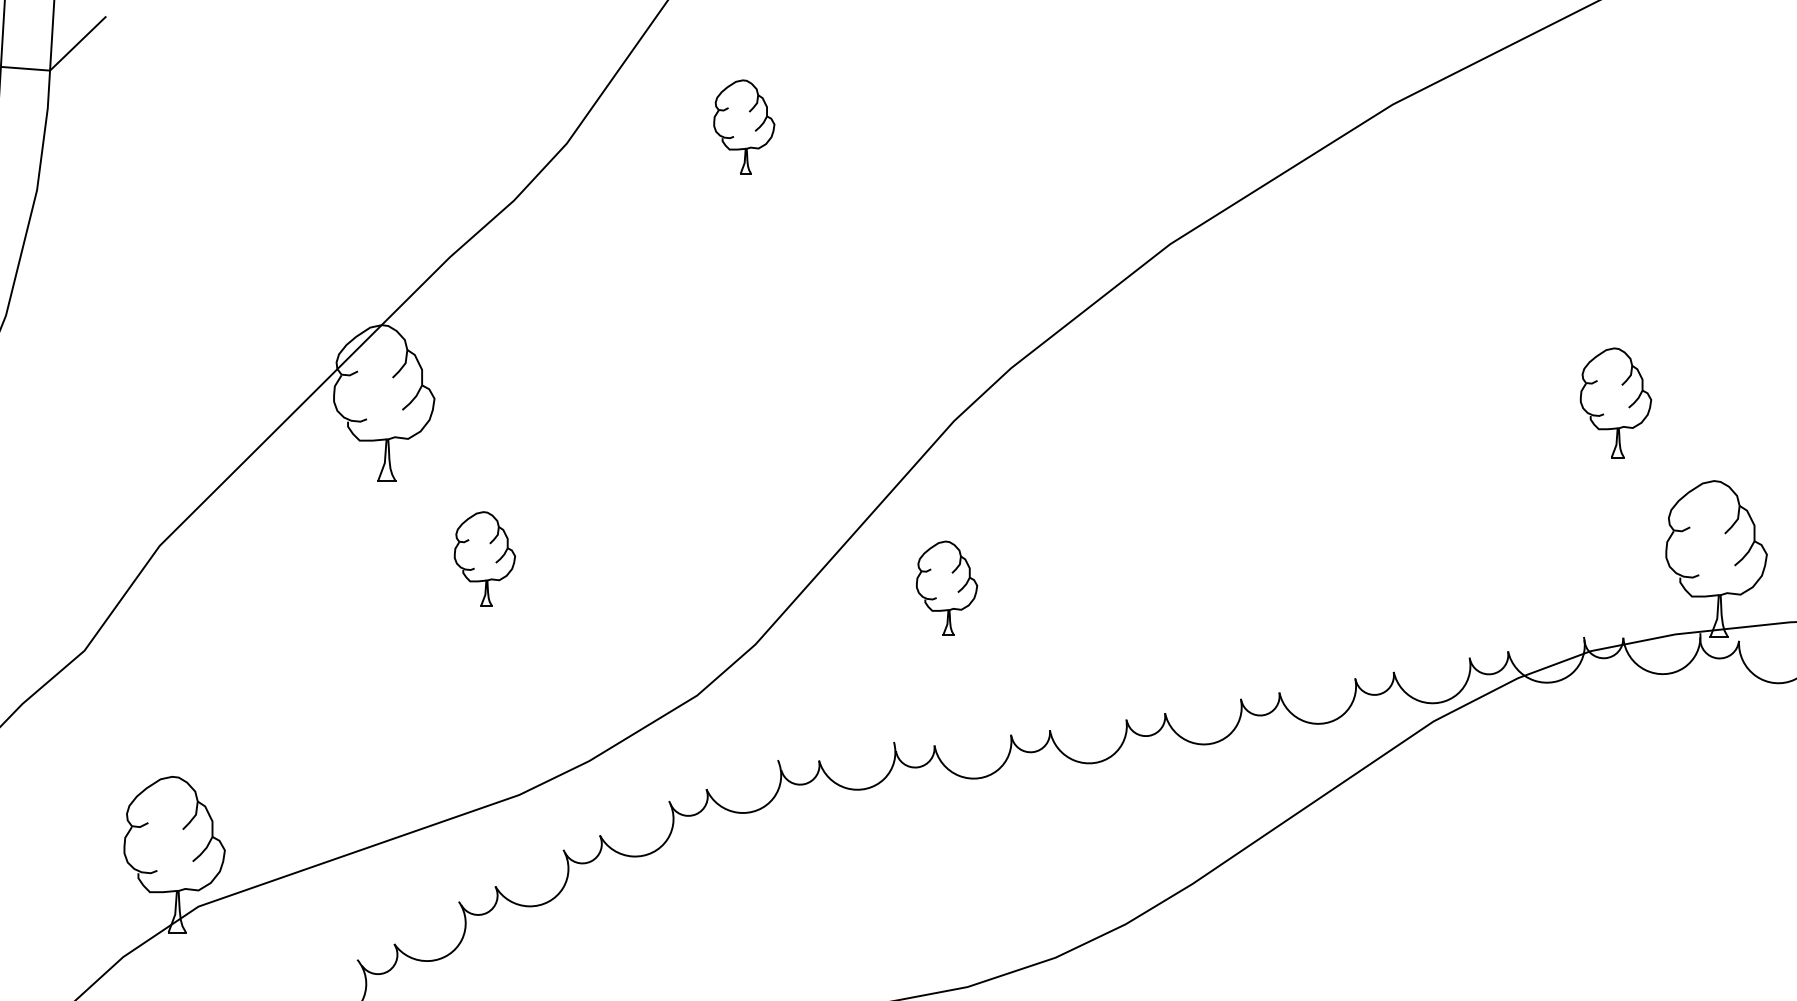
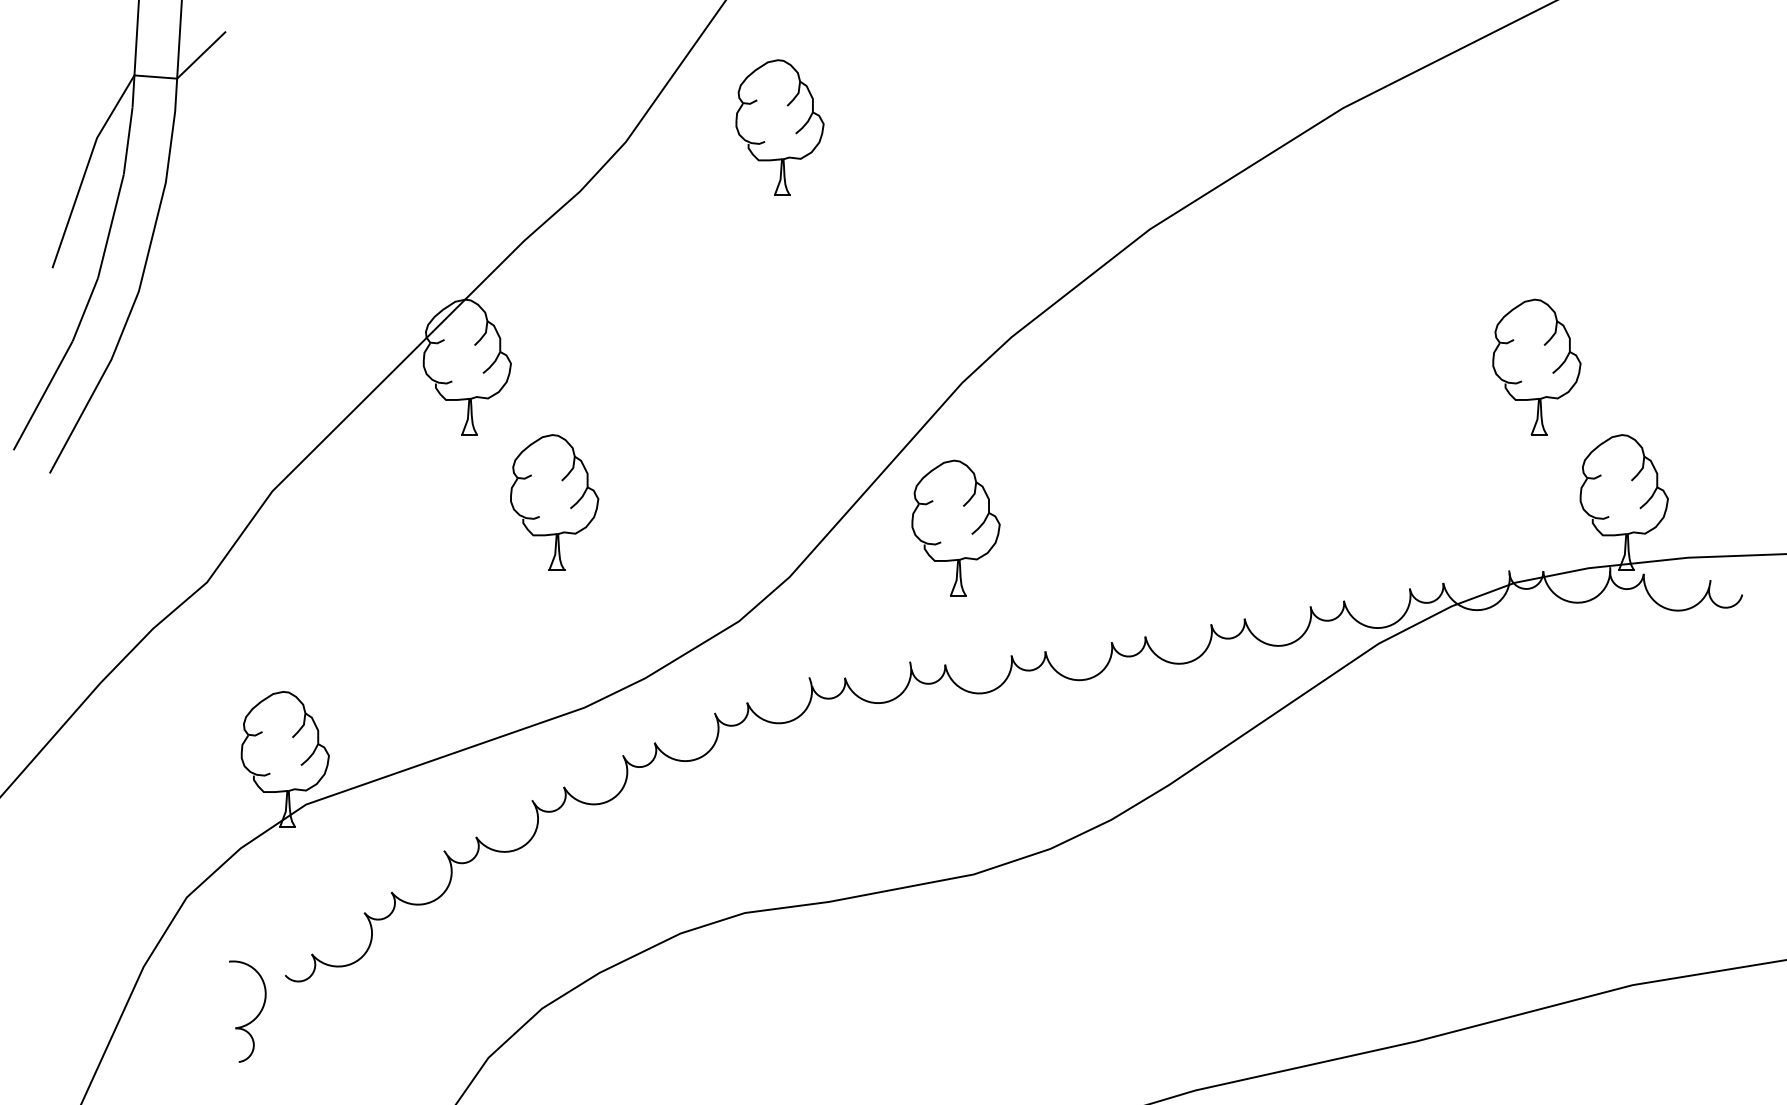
part: (743, 126) -> (779, 127), size x1.67
part: (1615, 402) -> (1536, 366), size x1.43
part: (484, 558) -> (554, 502), size x1.67
part: (946, 587) -> (955, 527), size x1.67

